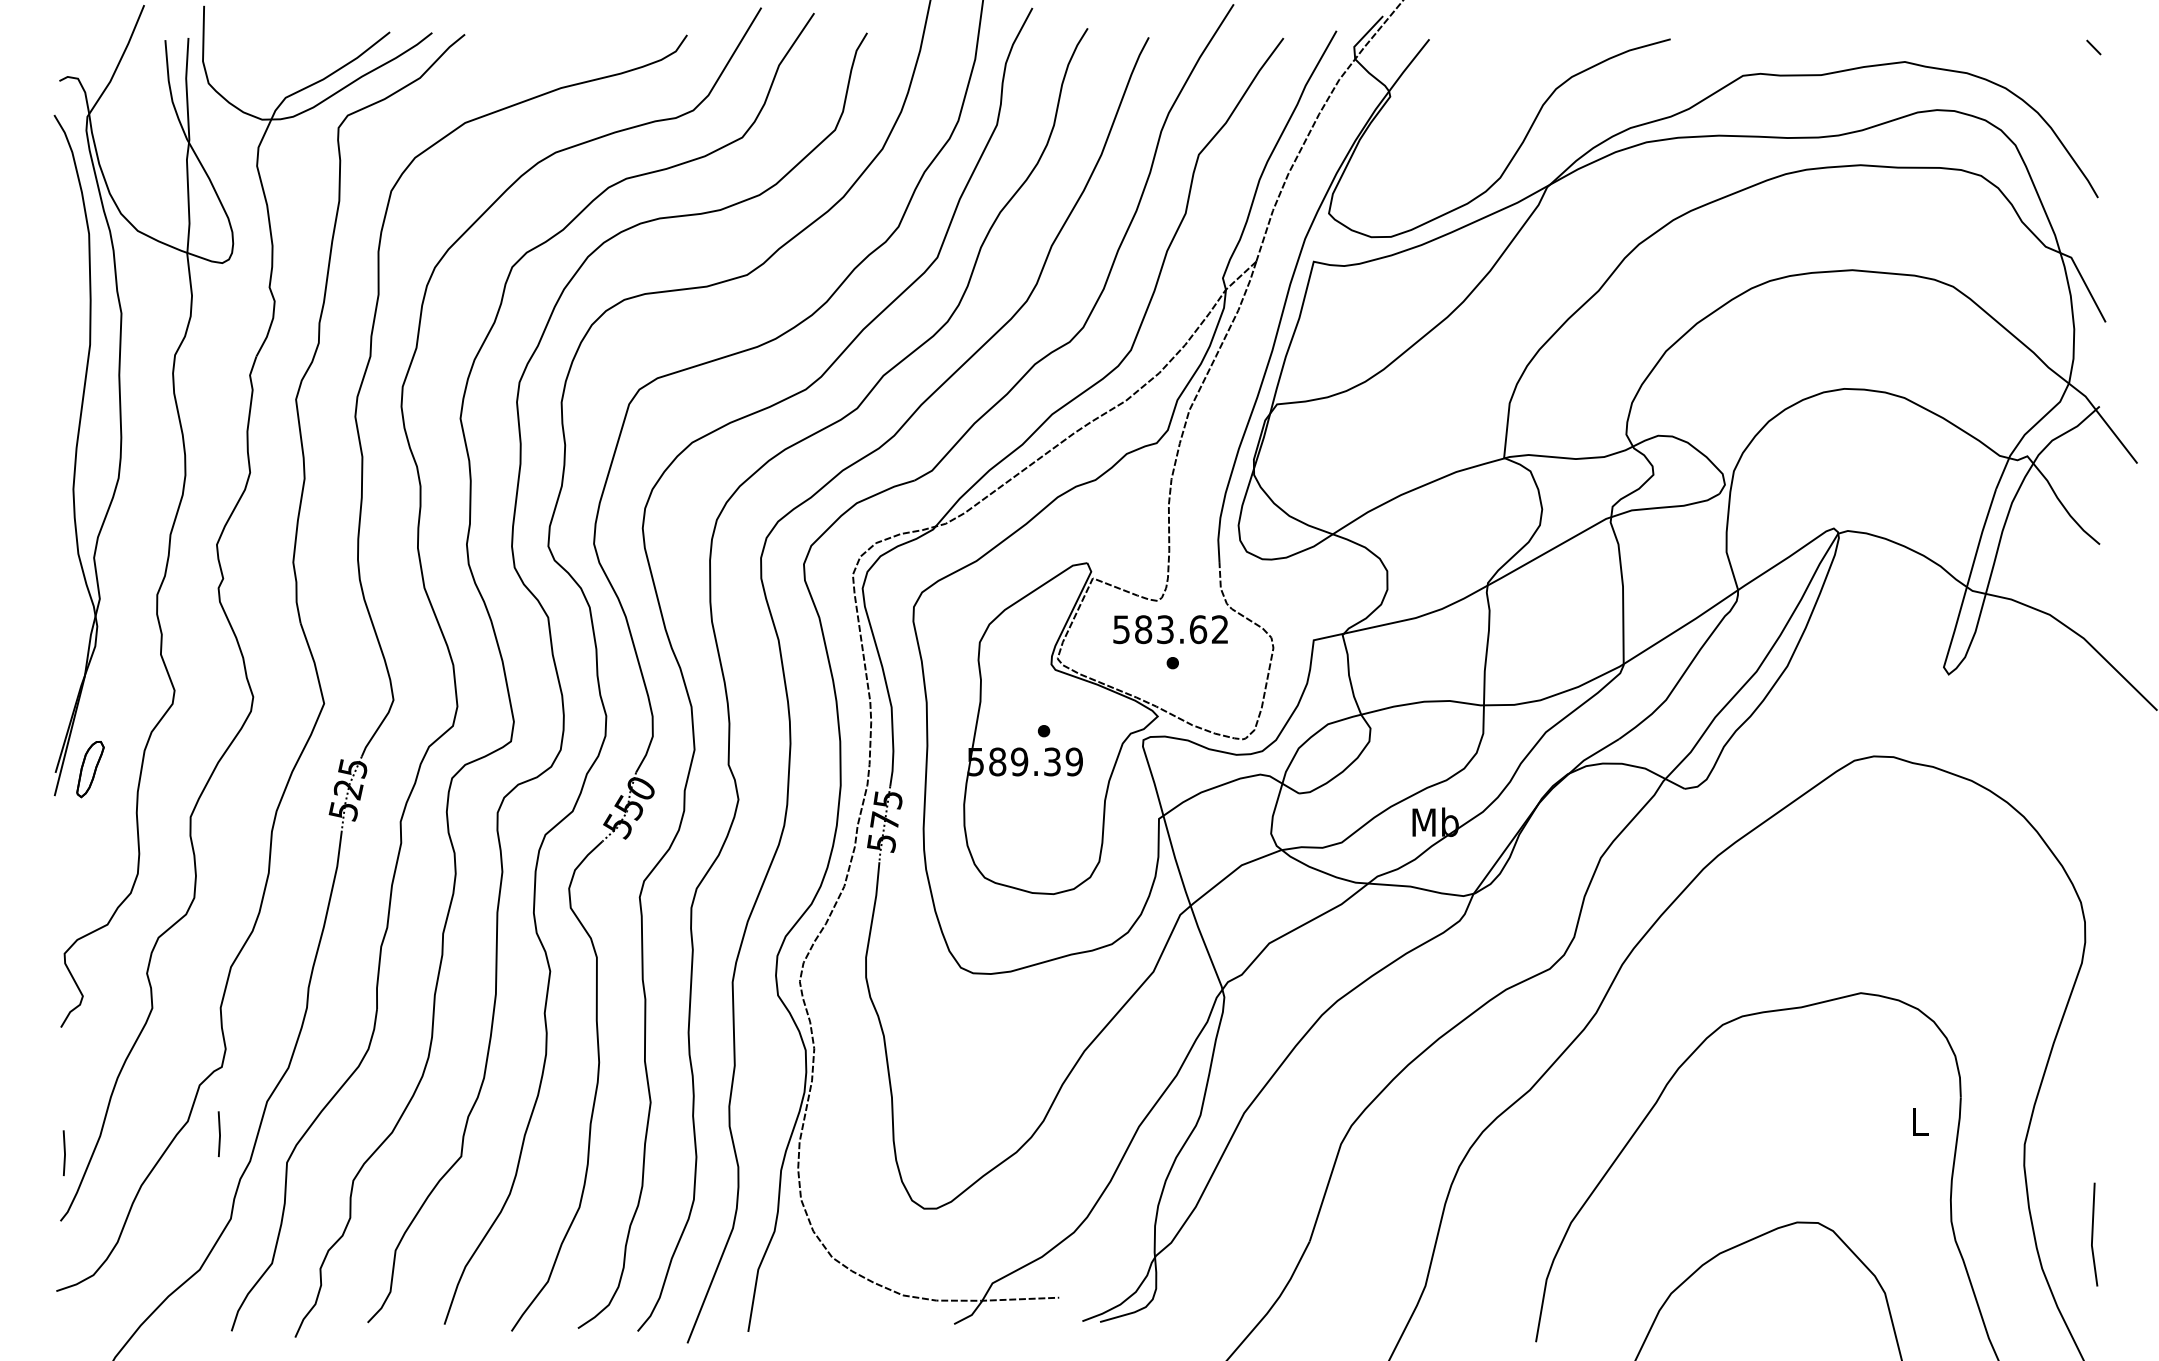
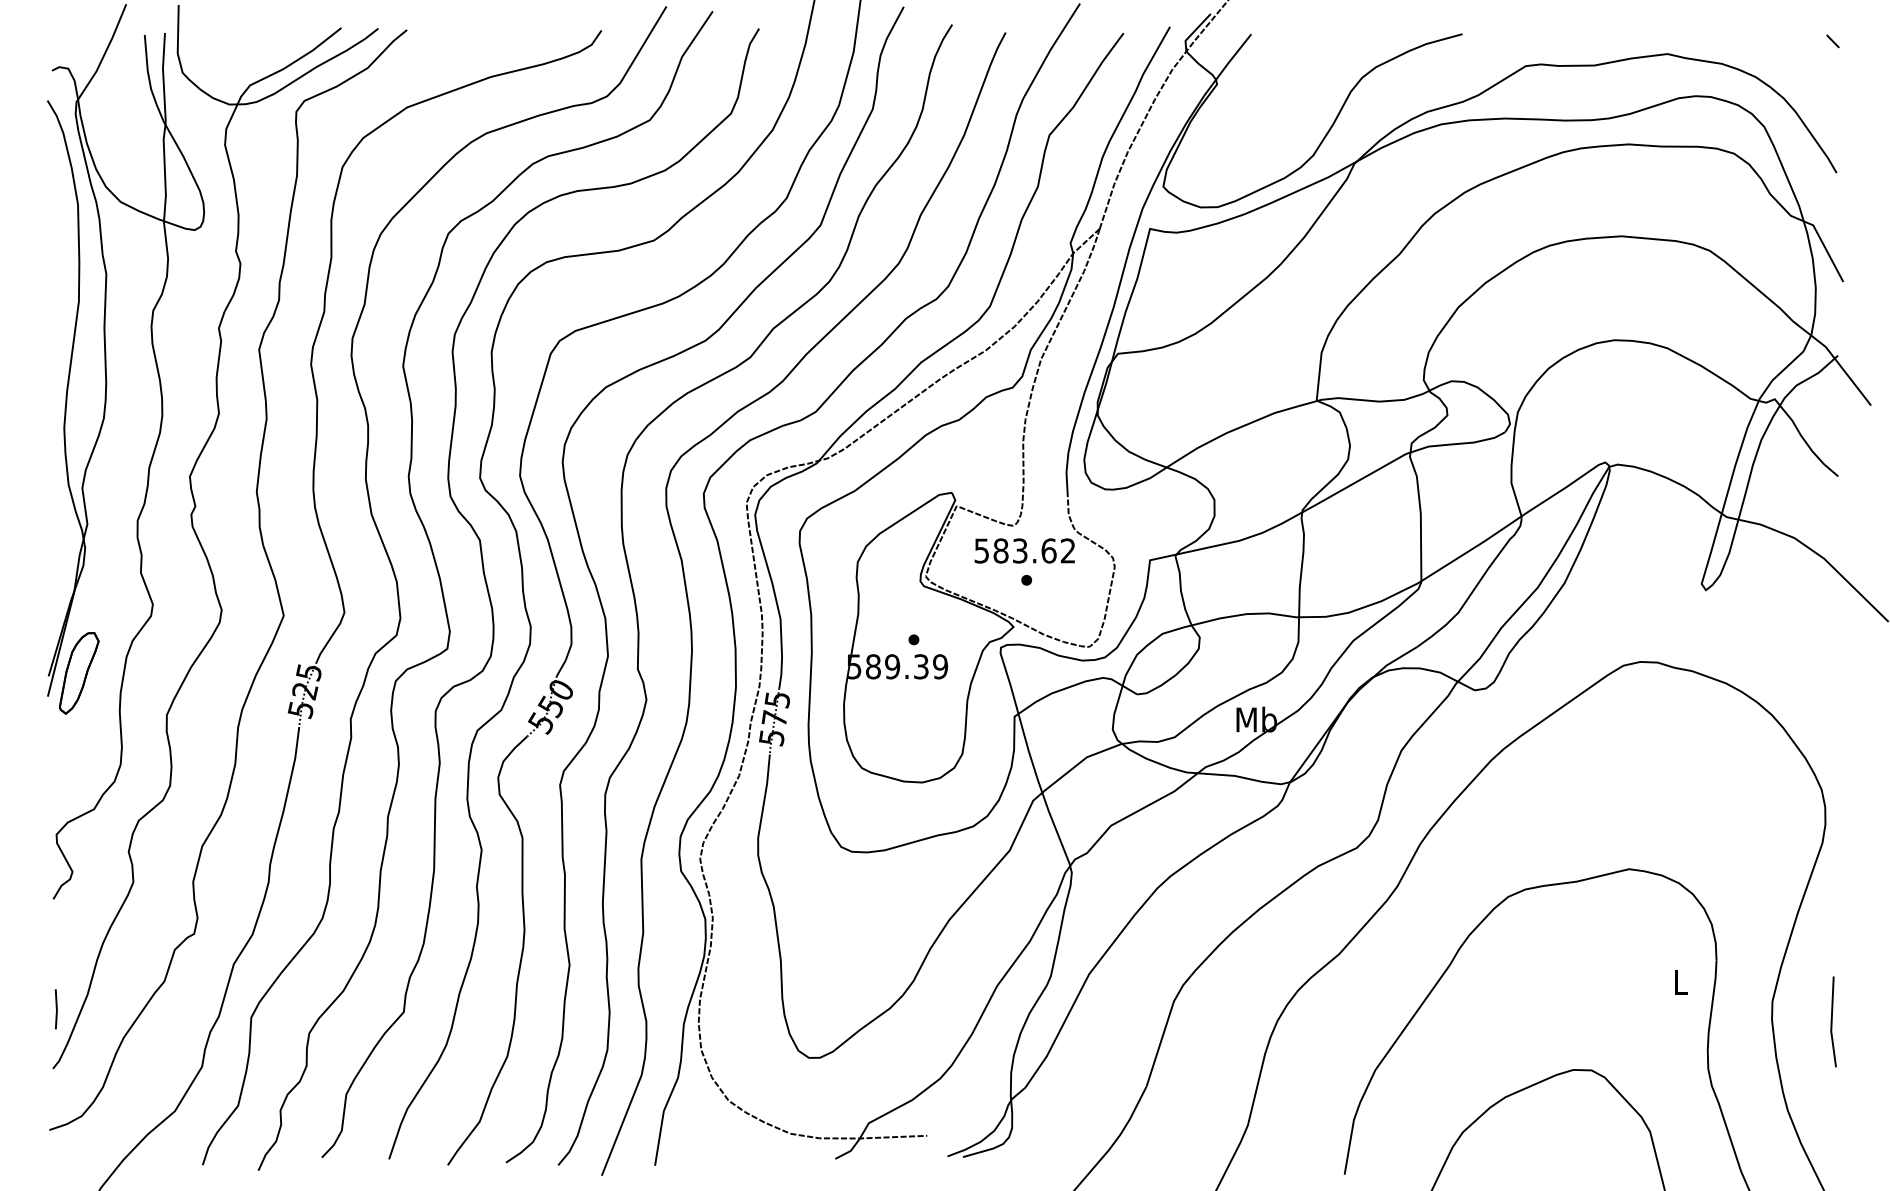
part: (90, 769) -> (79, 673), size x1.67
line: (219, 1133) -> (192, 992), removed
line: (2093, 1234) -> (1832, 1021), moved

